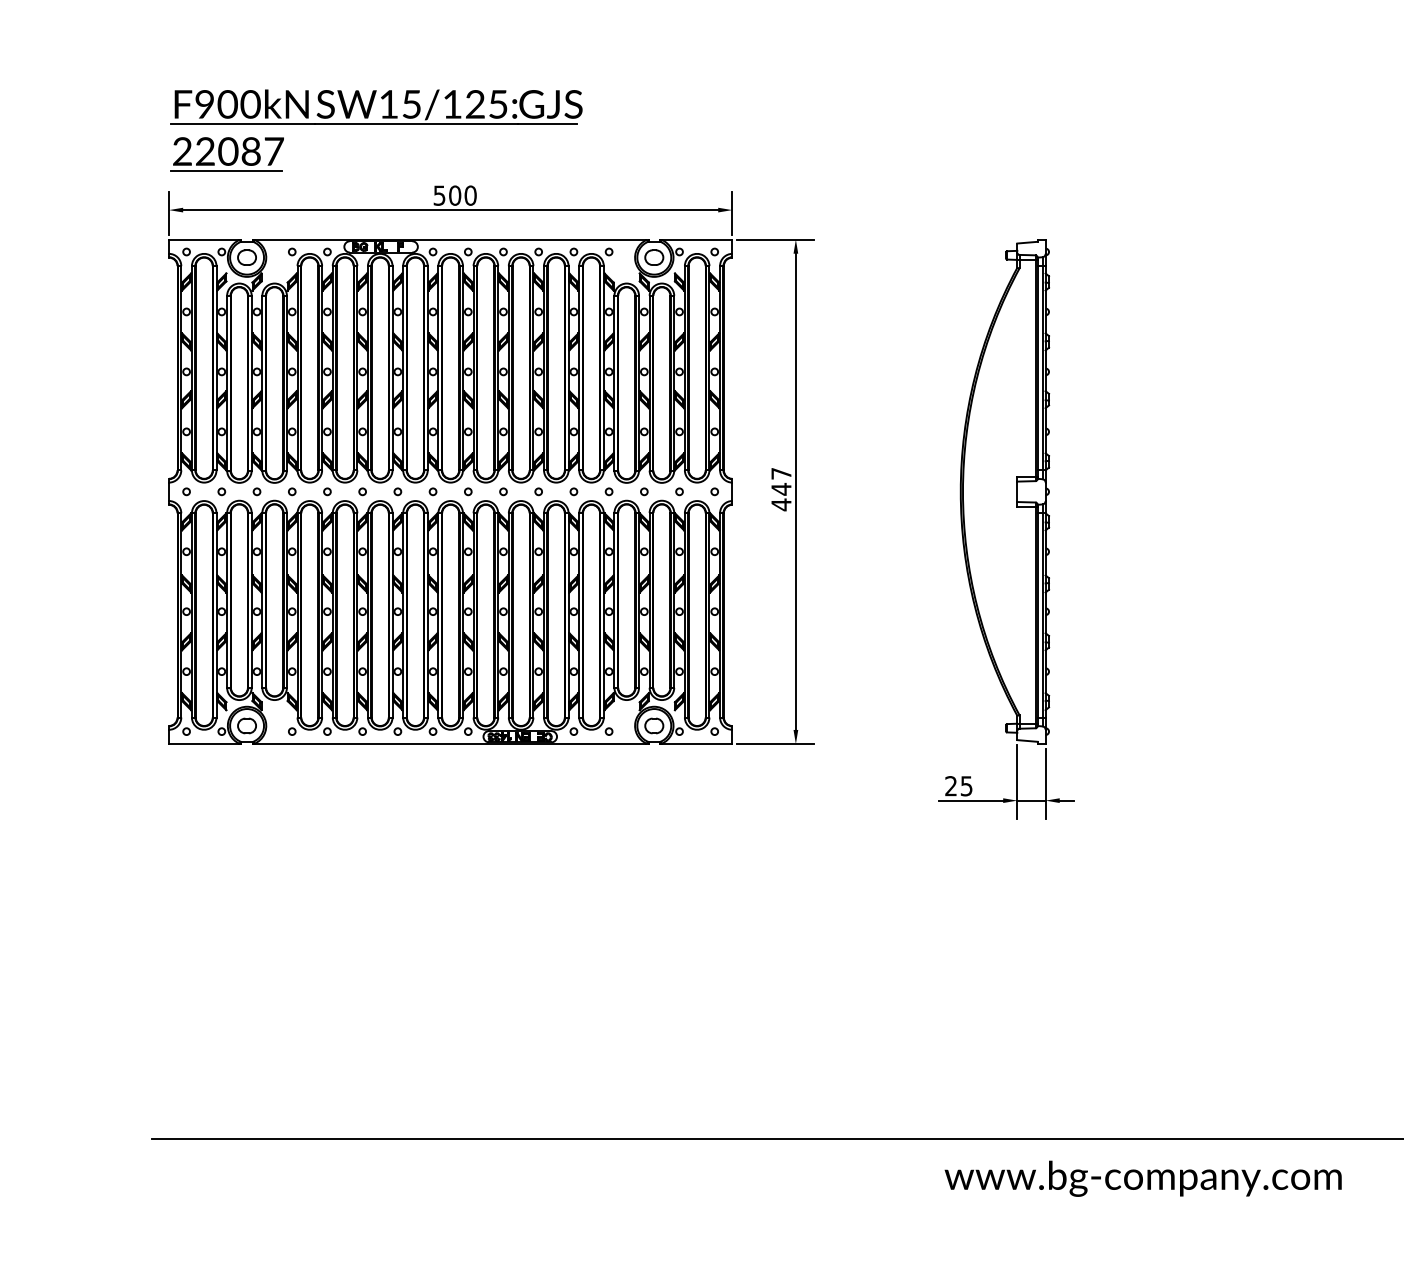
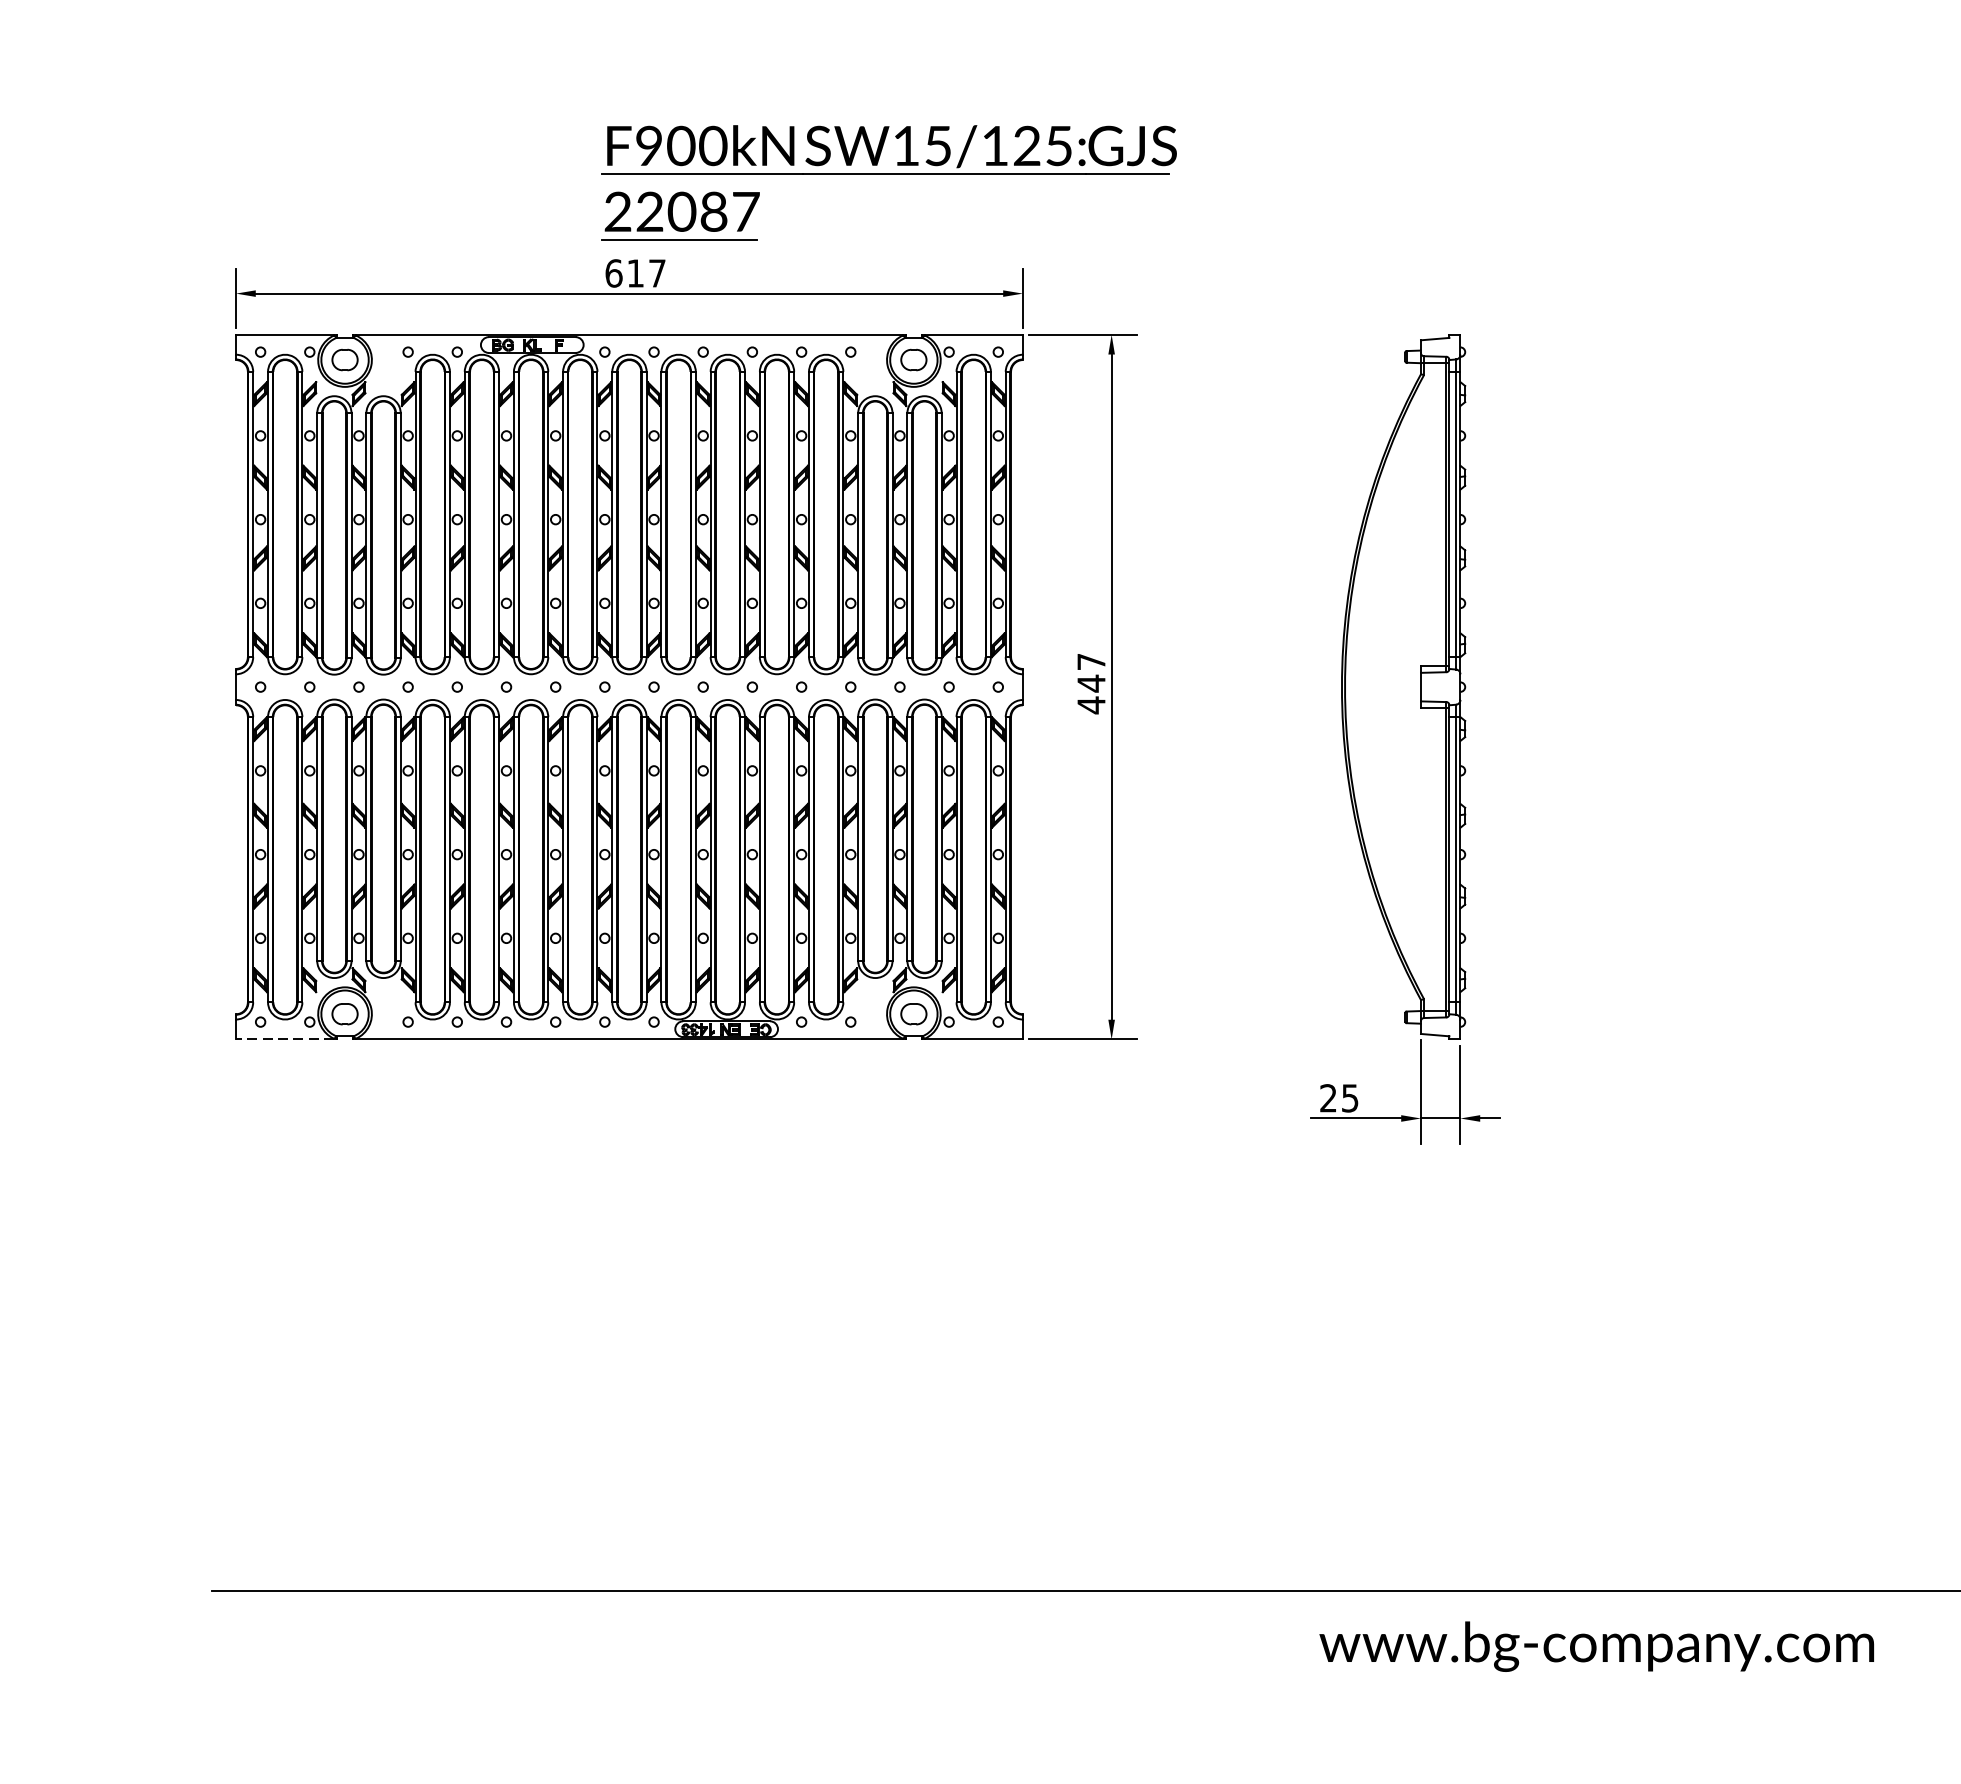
part: (376, 130) -> (889, 182), moved
text: (454, 195) -> (634, 273), 500 -> 617
line: (203, 744) -> (284, 1040), solid -> dashed

